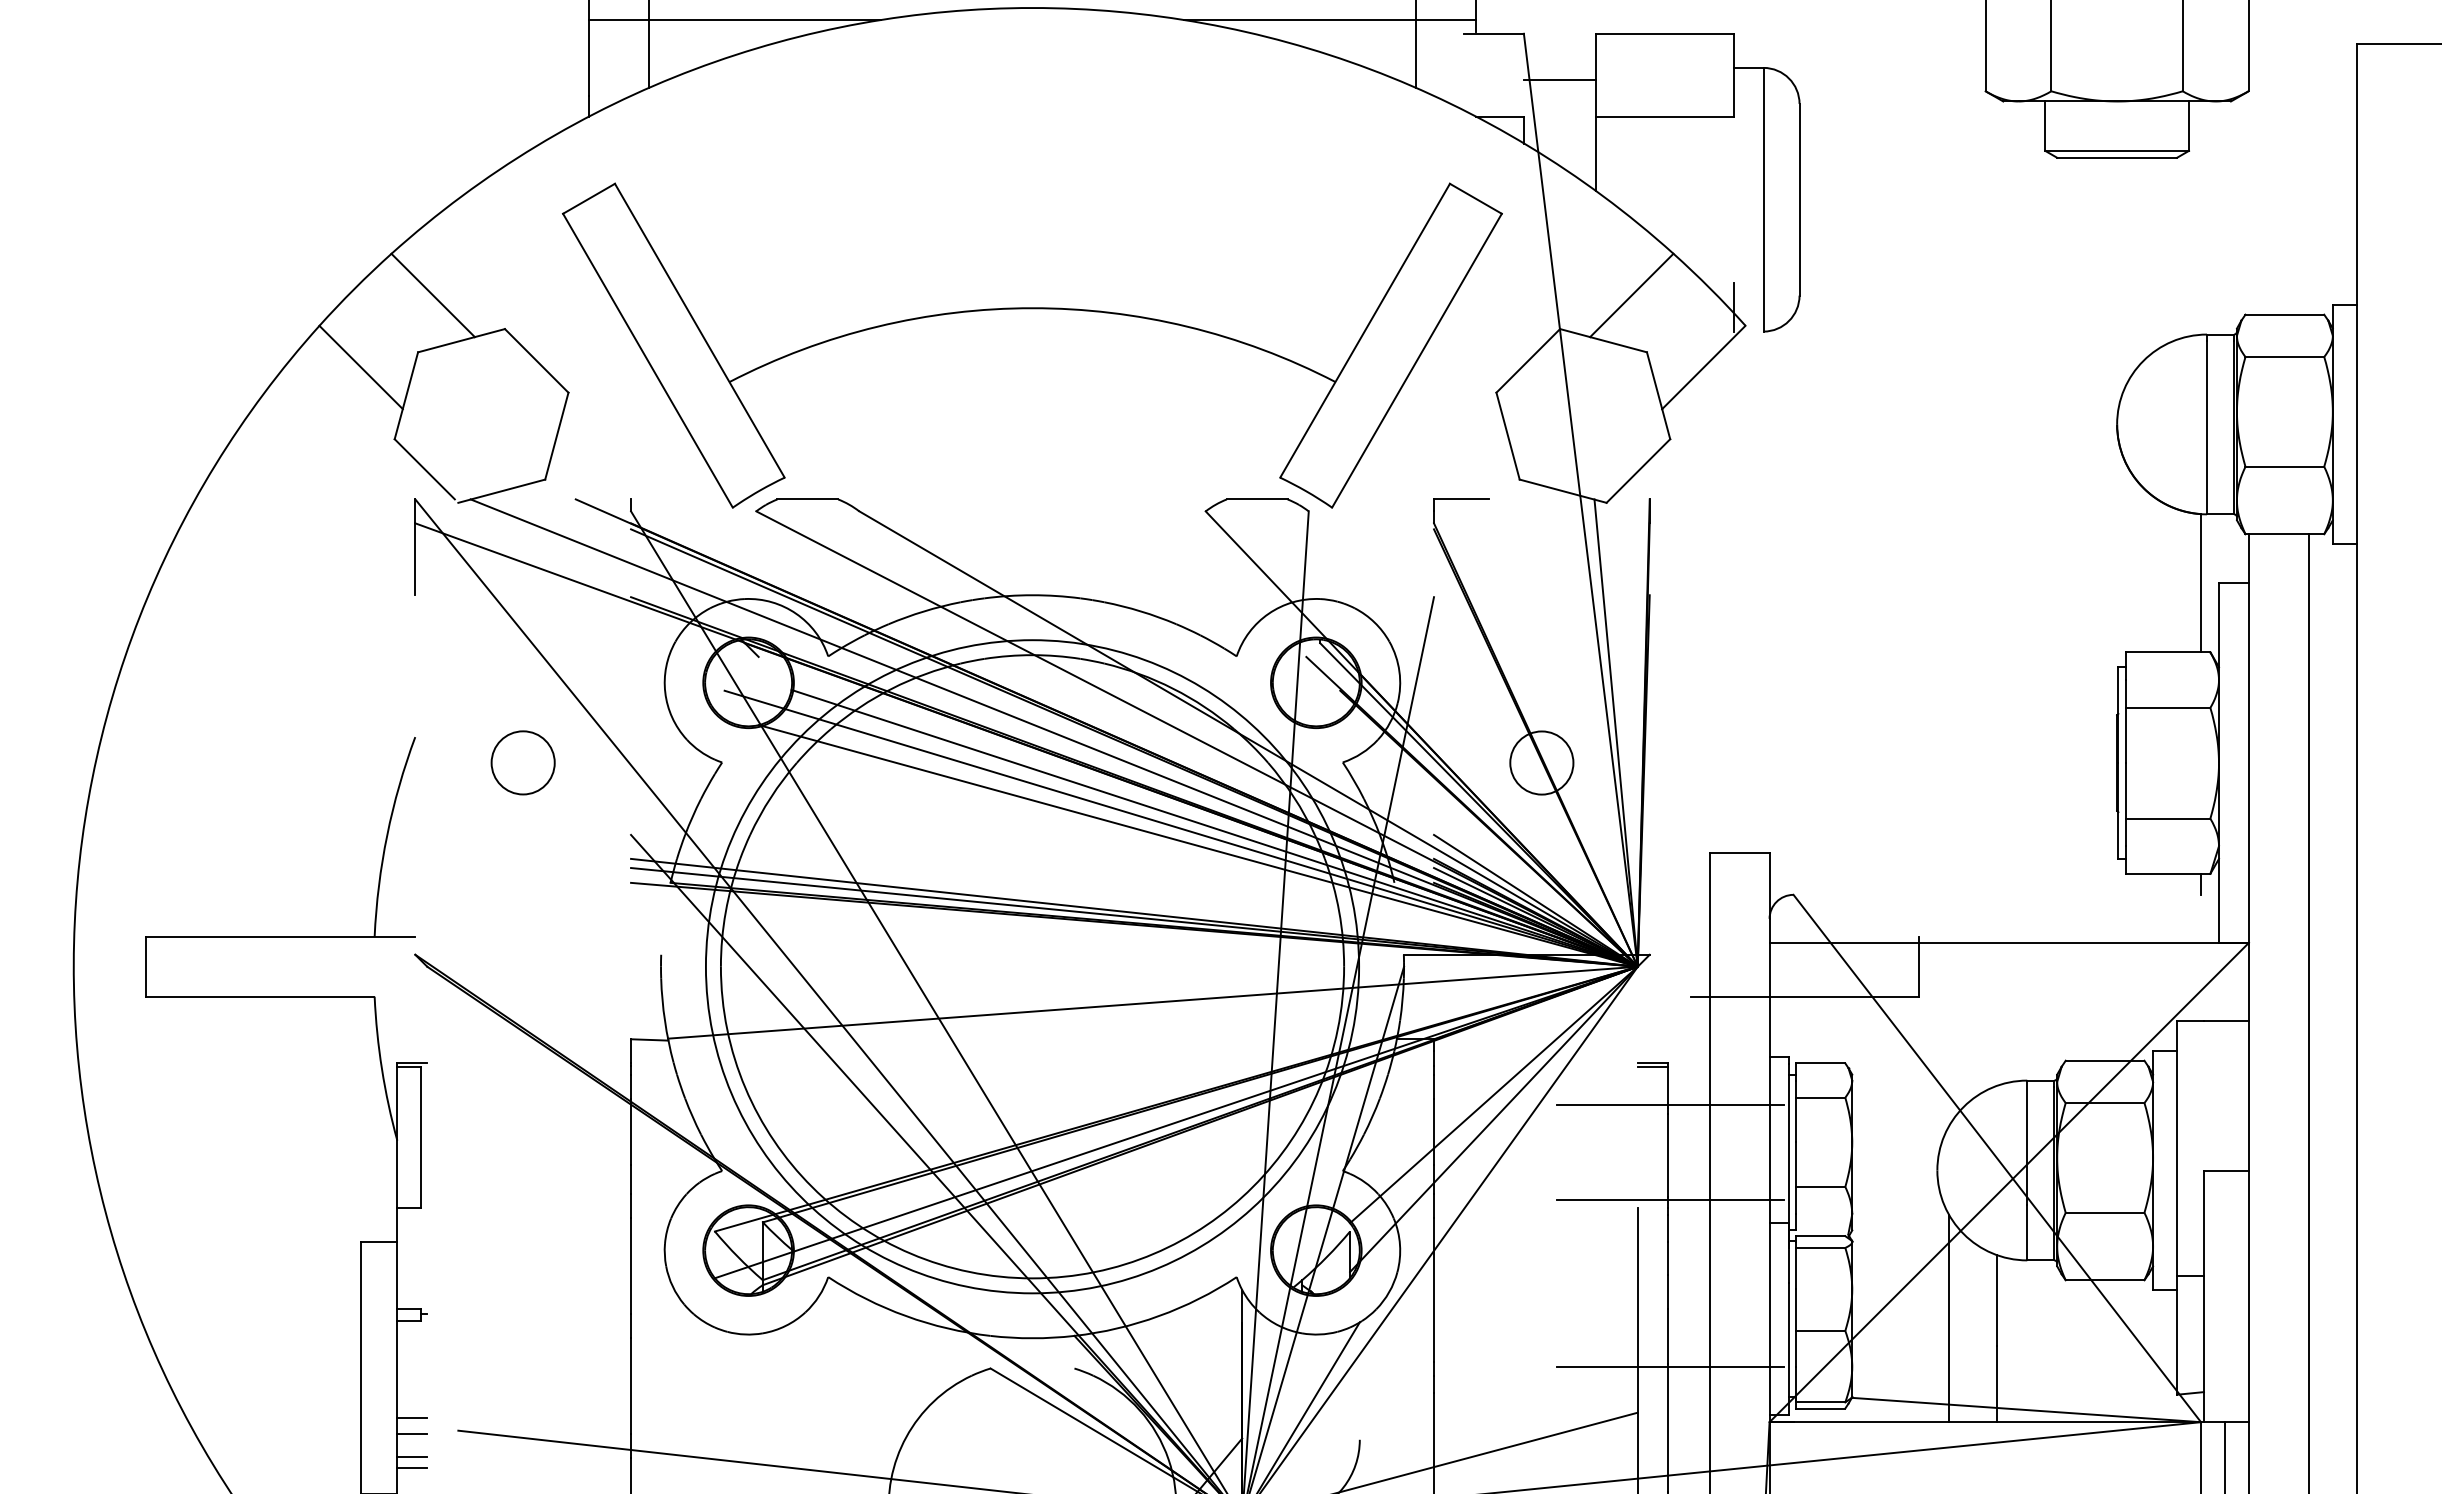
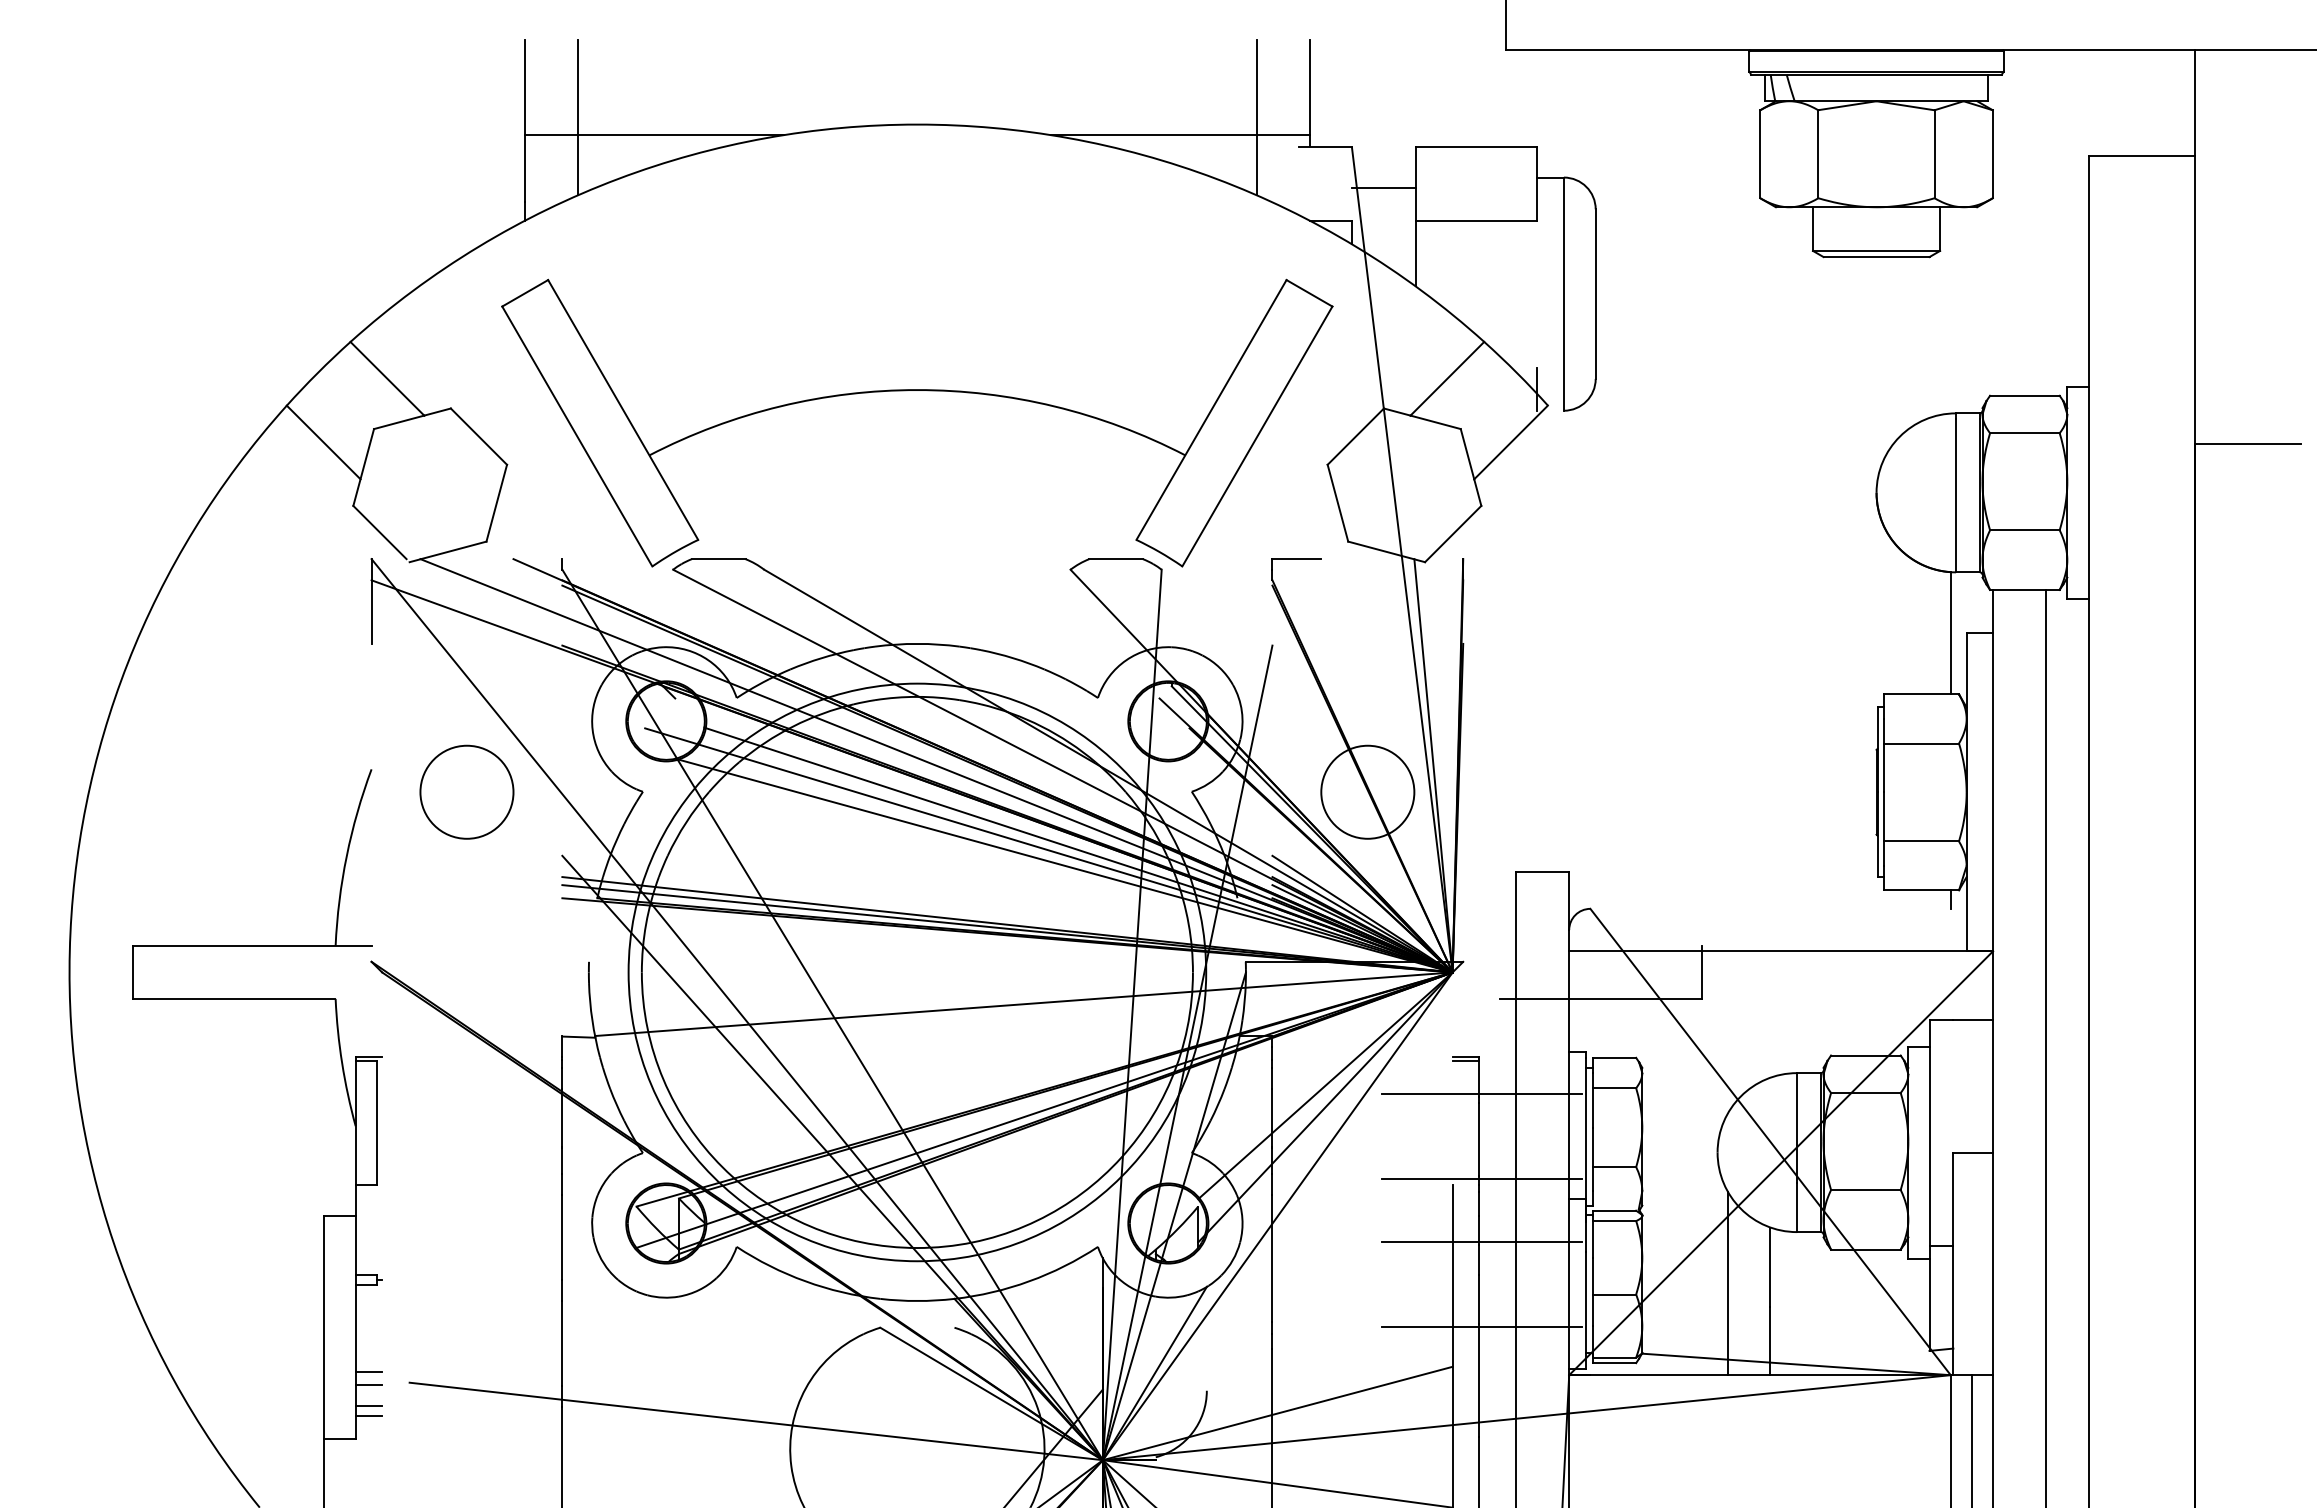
circle: (522, 762) -> (466, 791), size x1.67
circle: (1541, 762) -> (1367, 791), size x1.67
line: (1670, 1271) -> (1481, 1241), added

